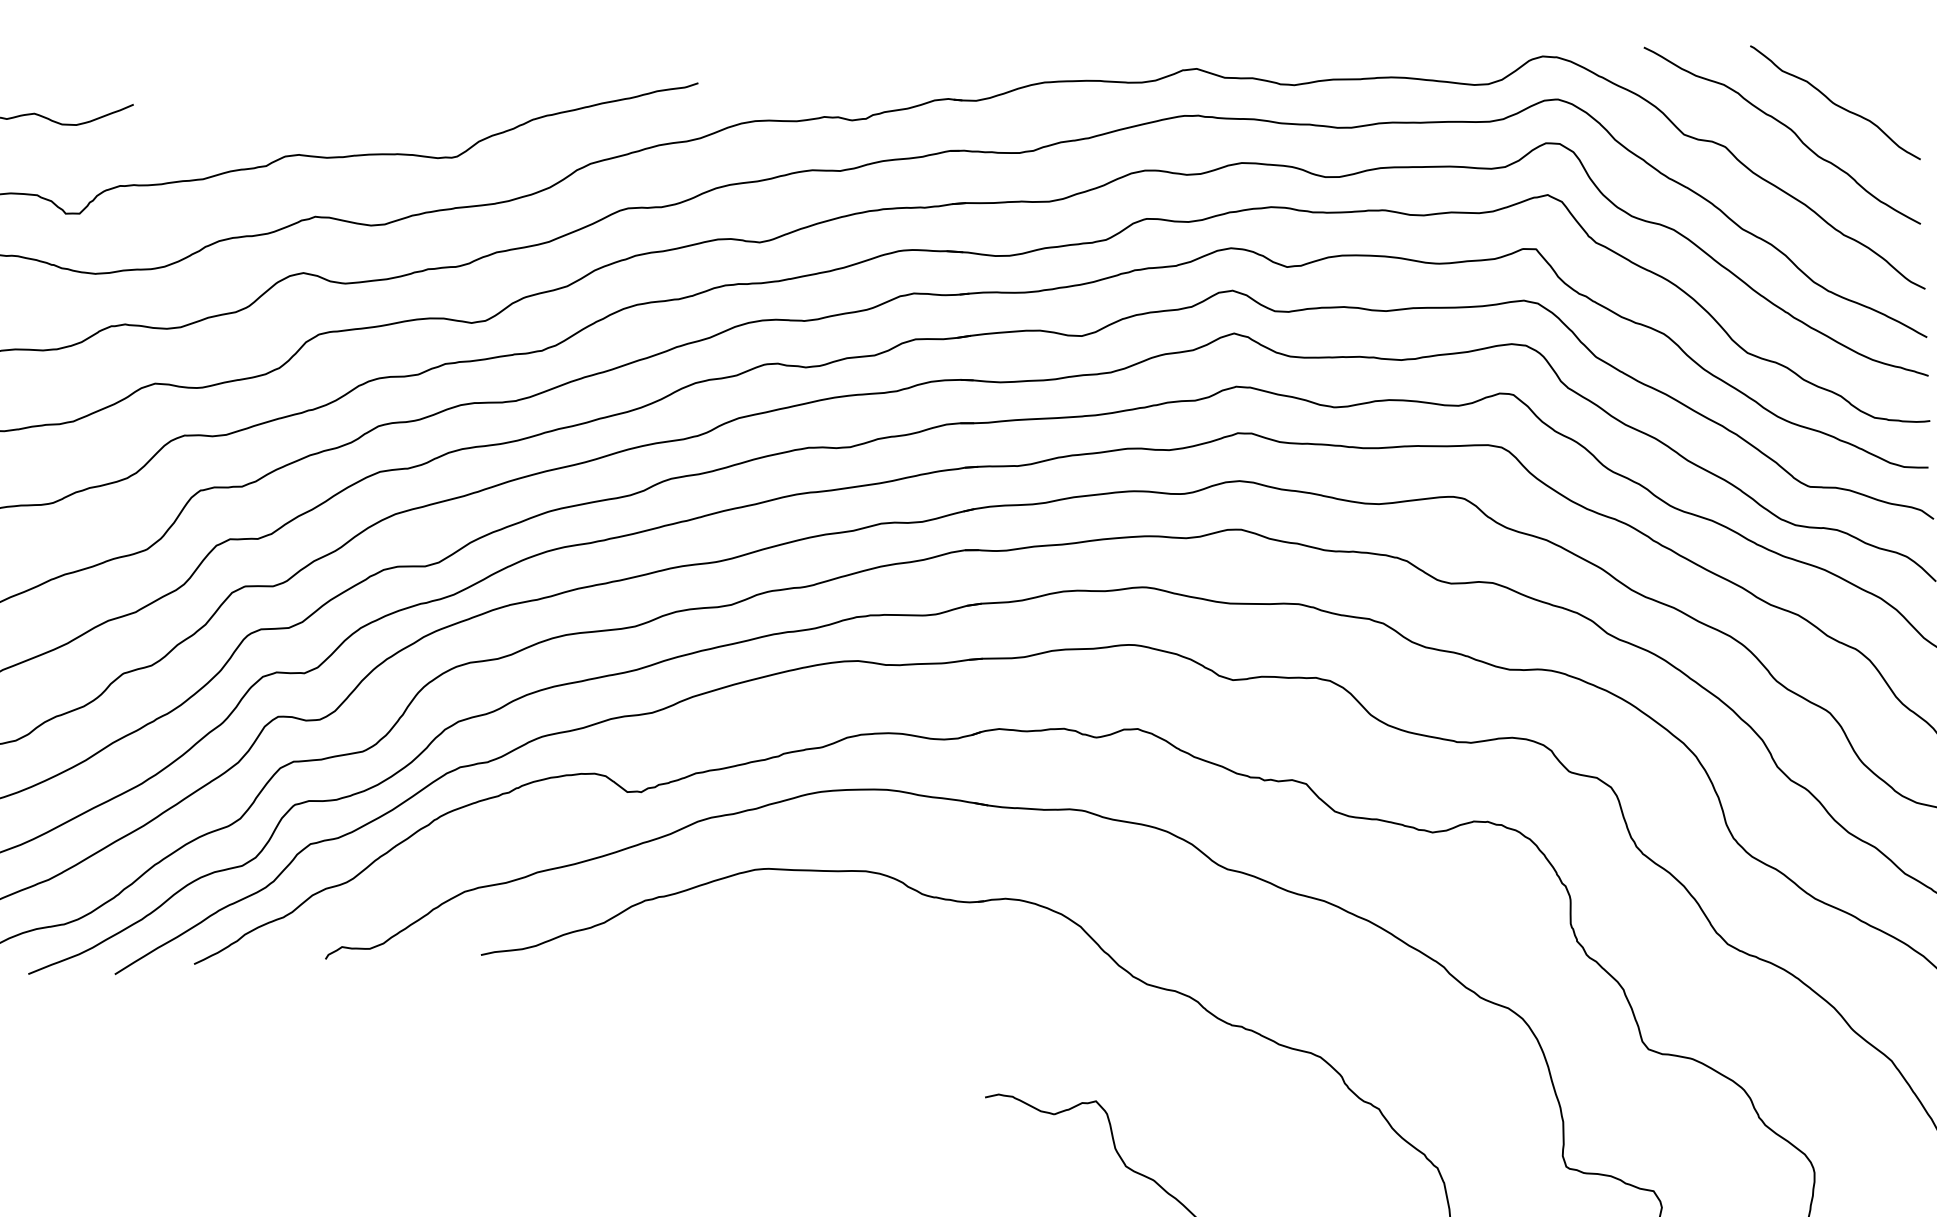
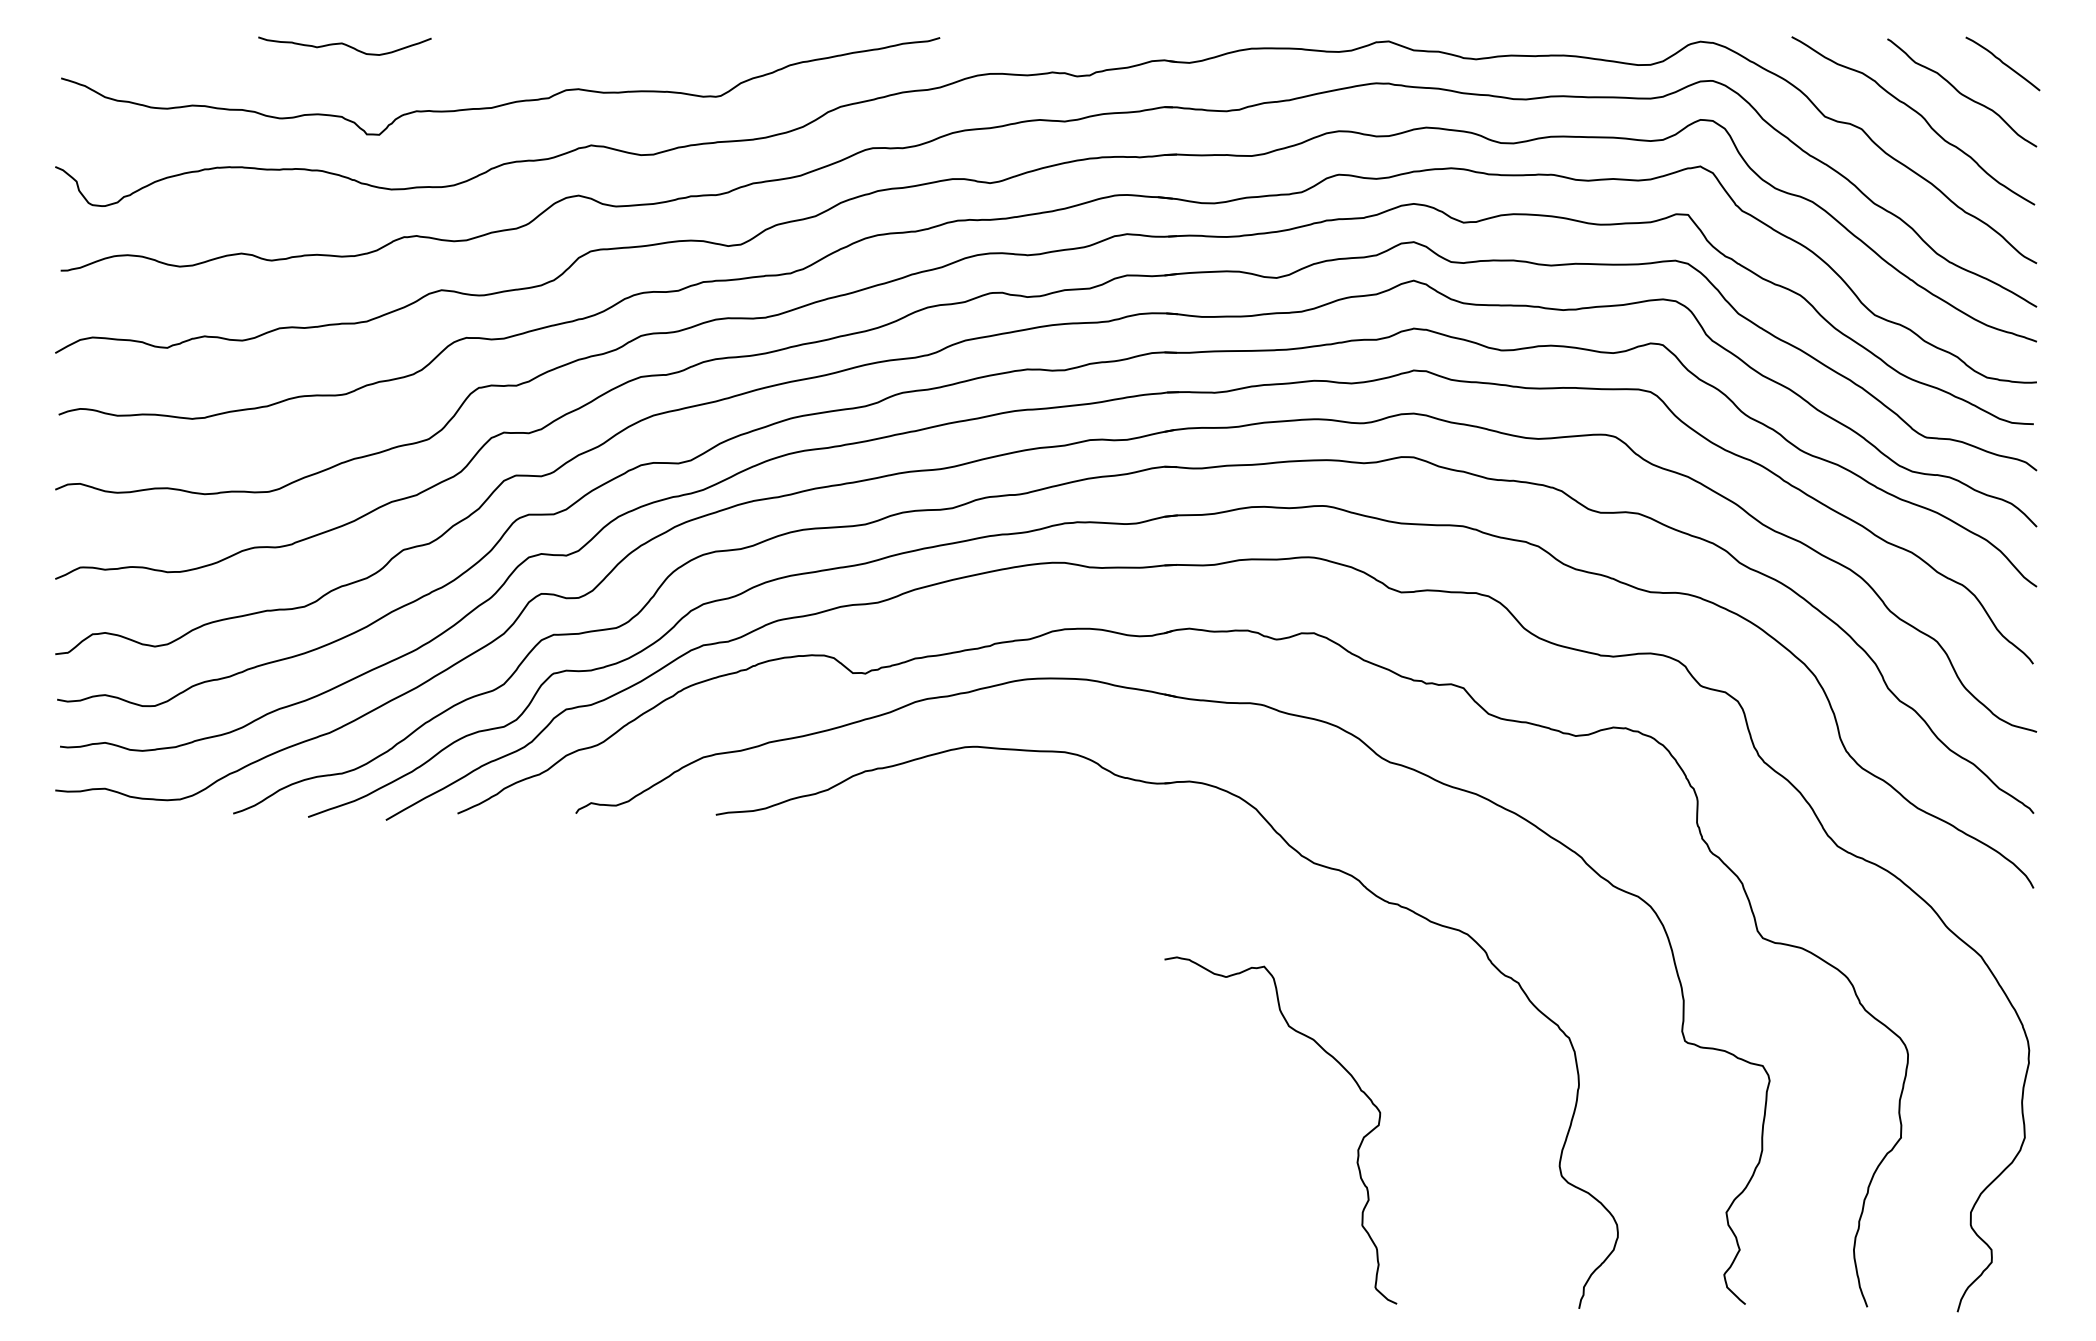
curve: (1879, 68) -> (2002, 63), added

